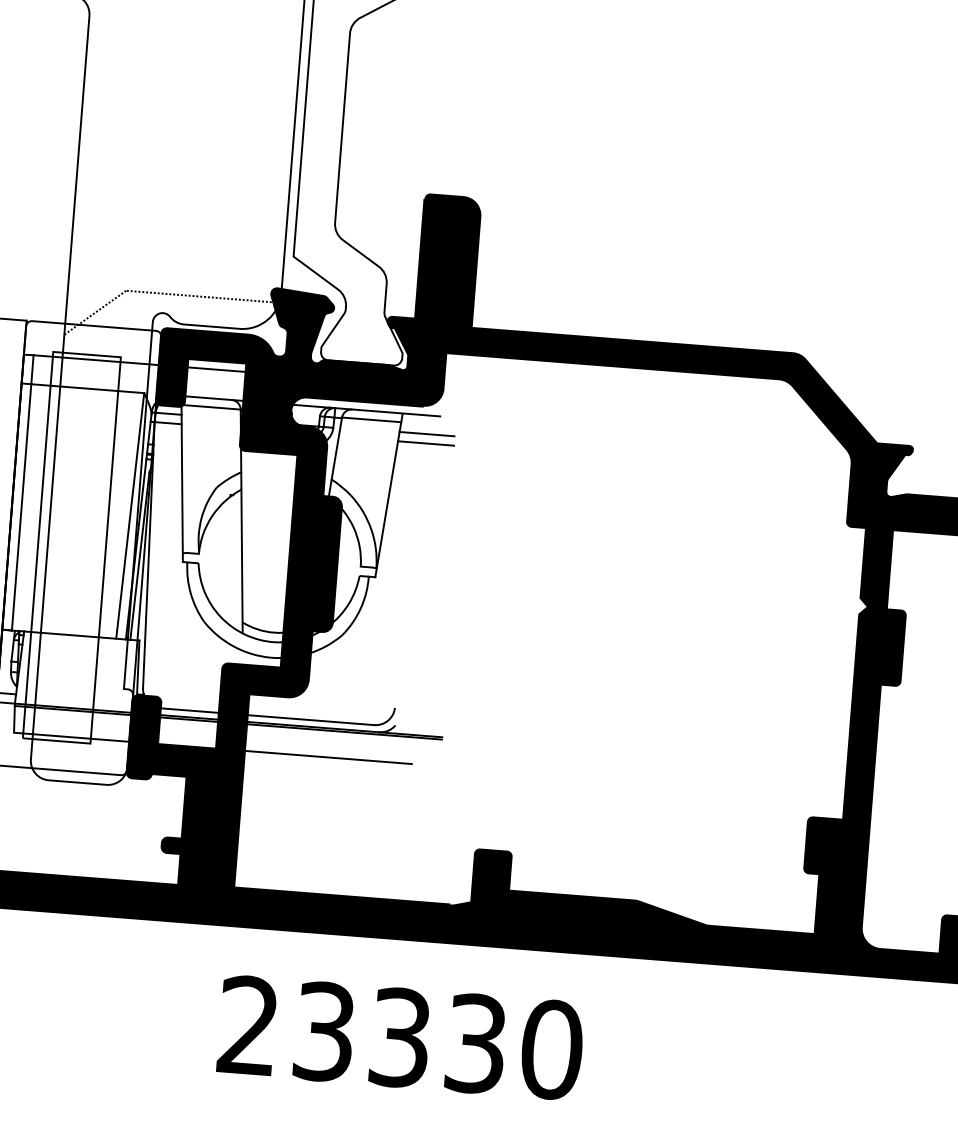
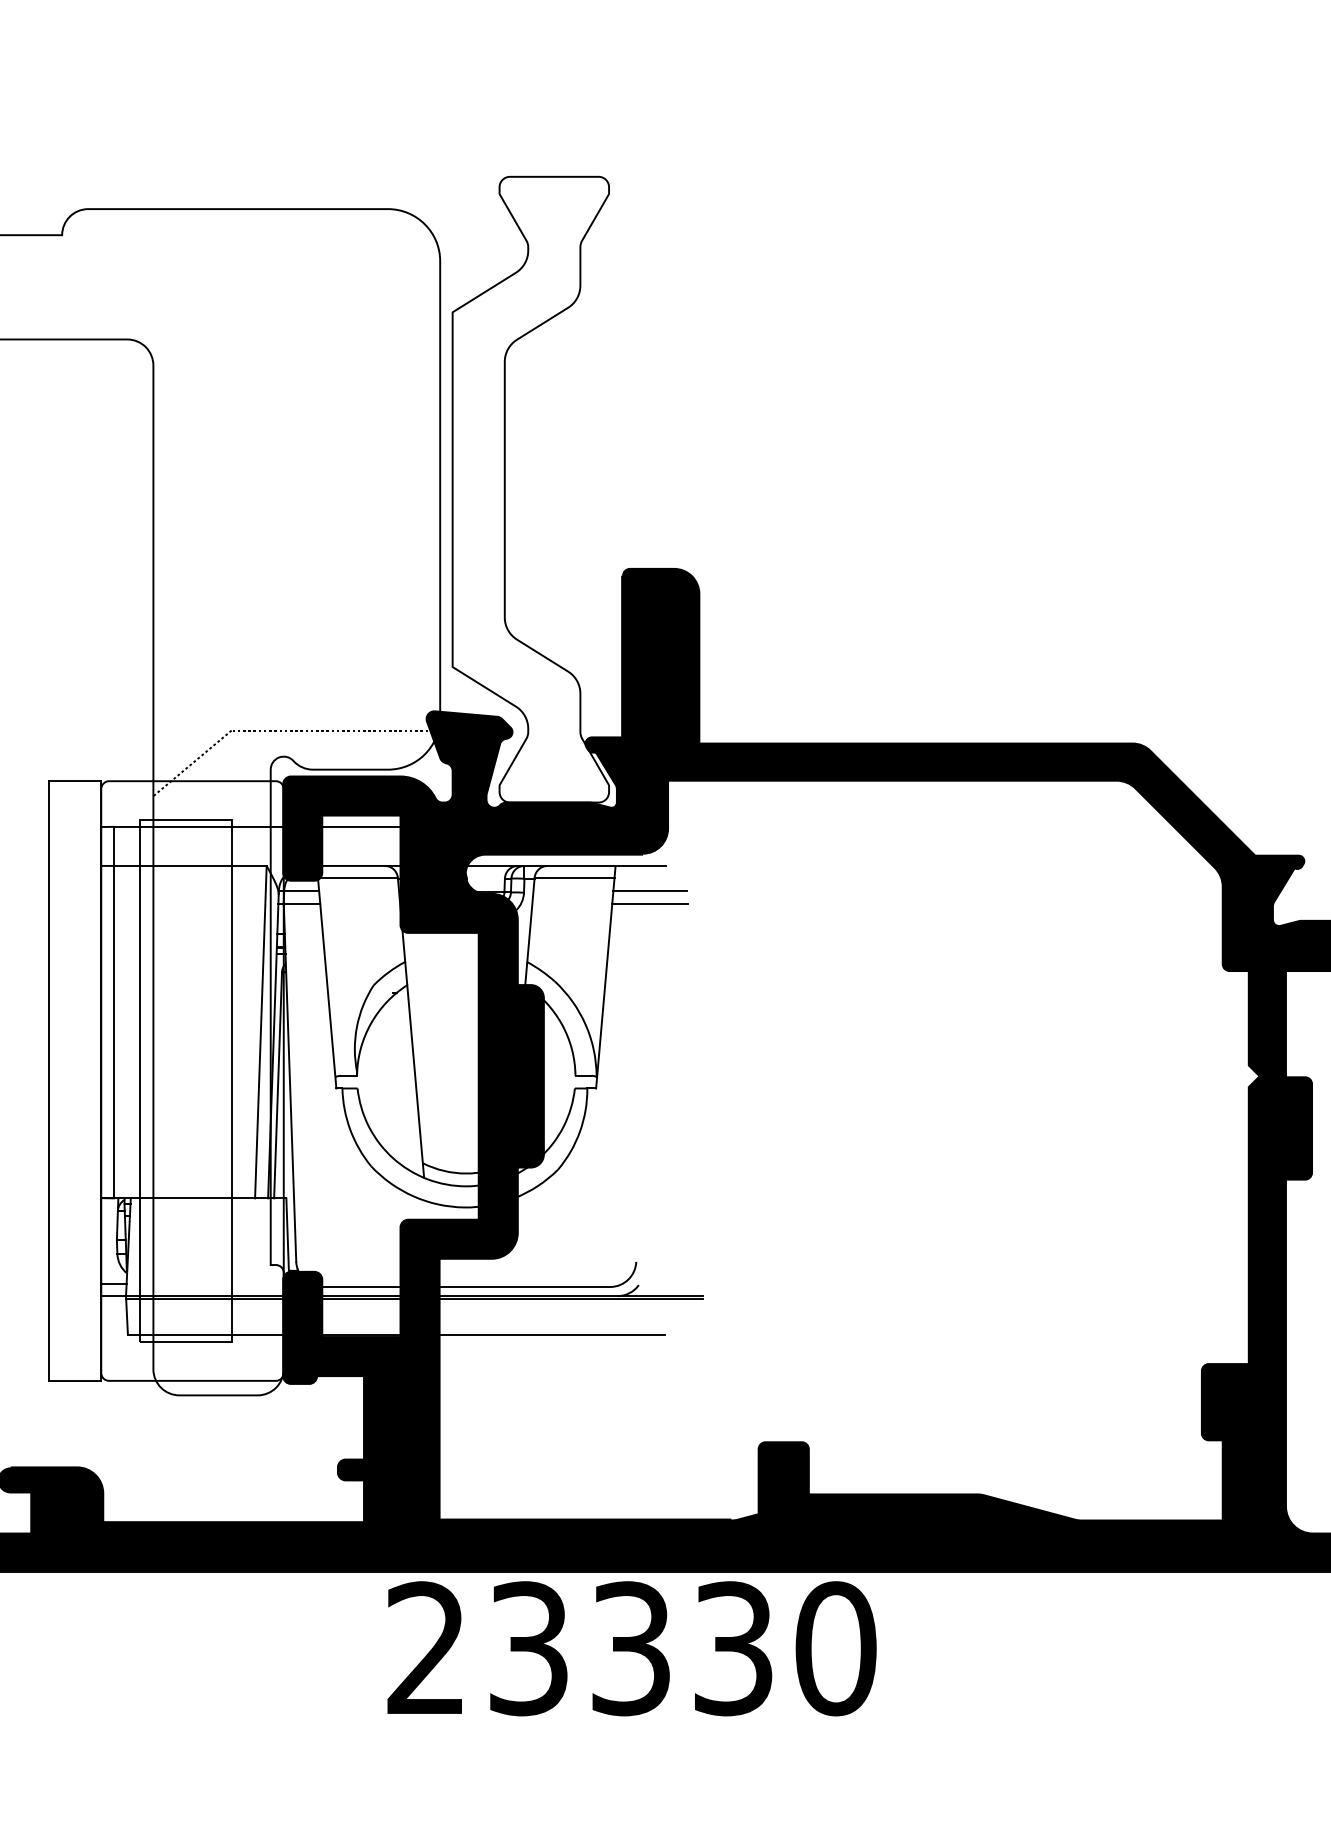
text: (400, 1037) -> (631, 1648), moved

